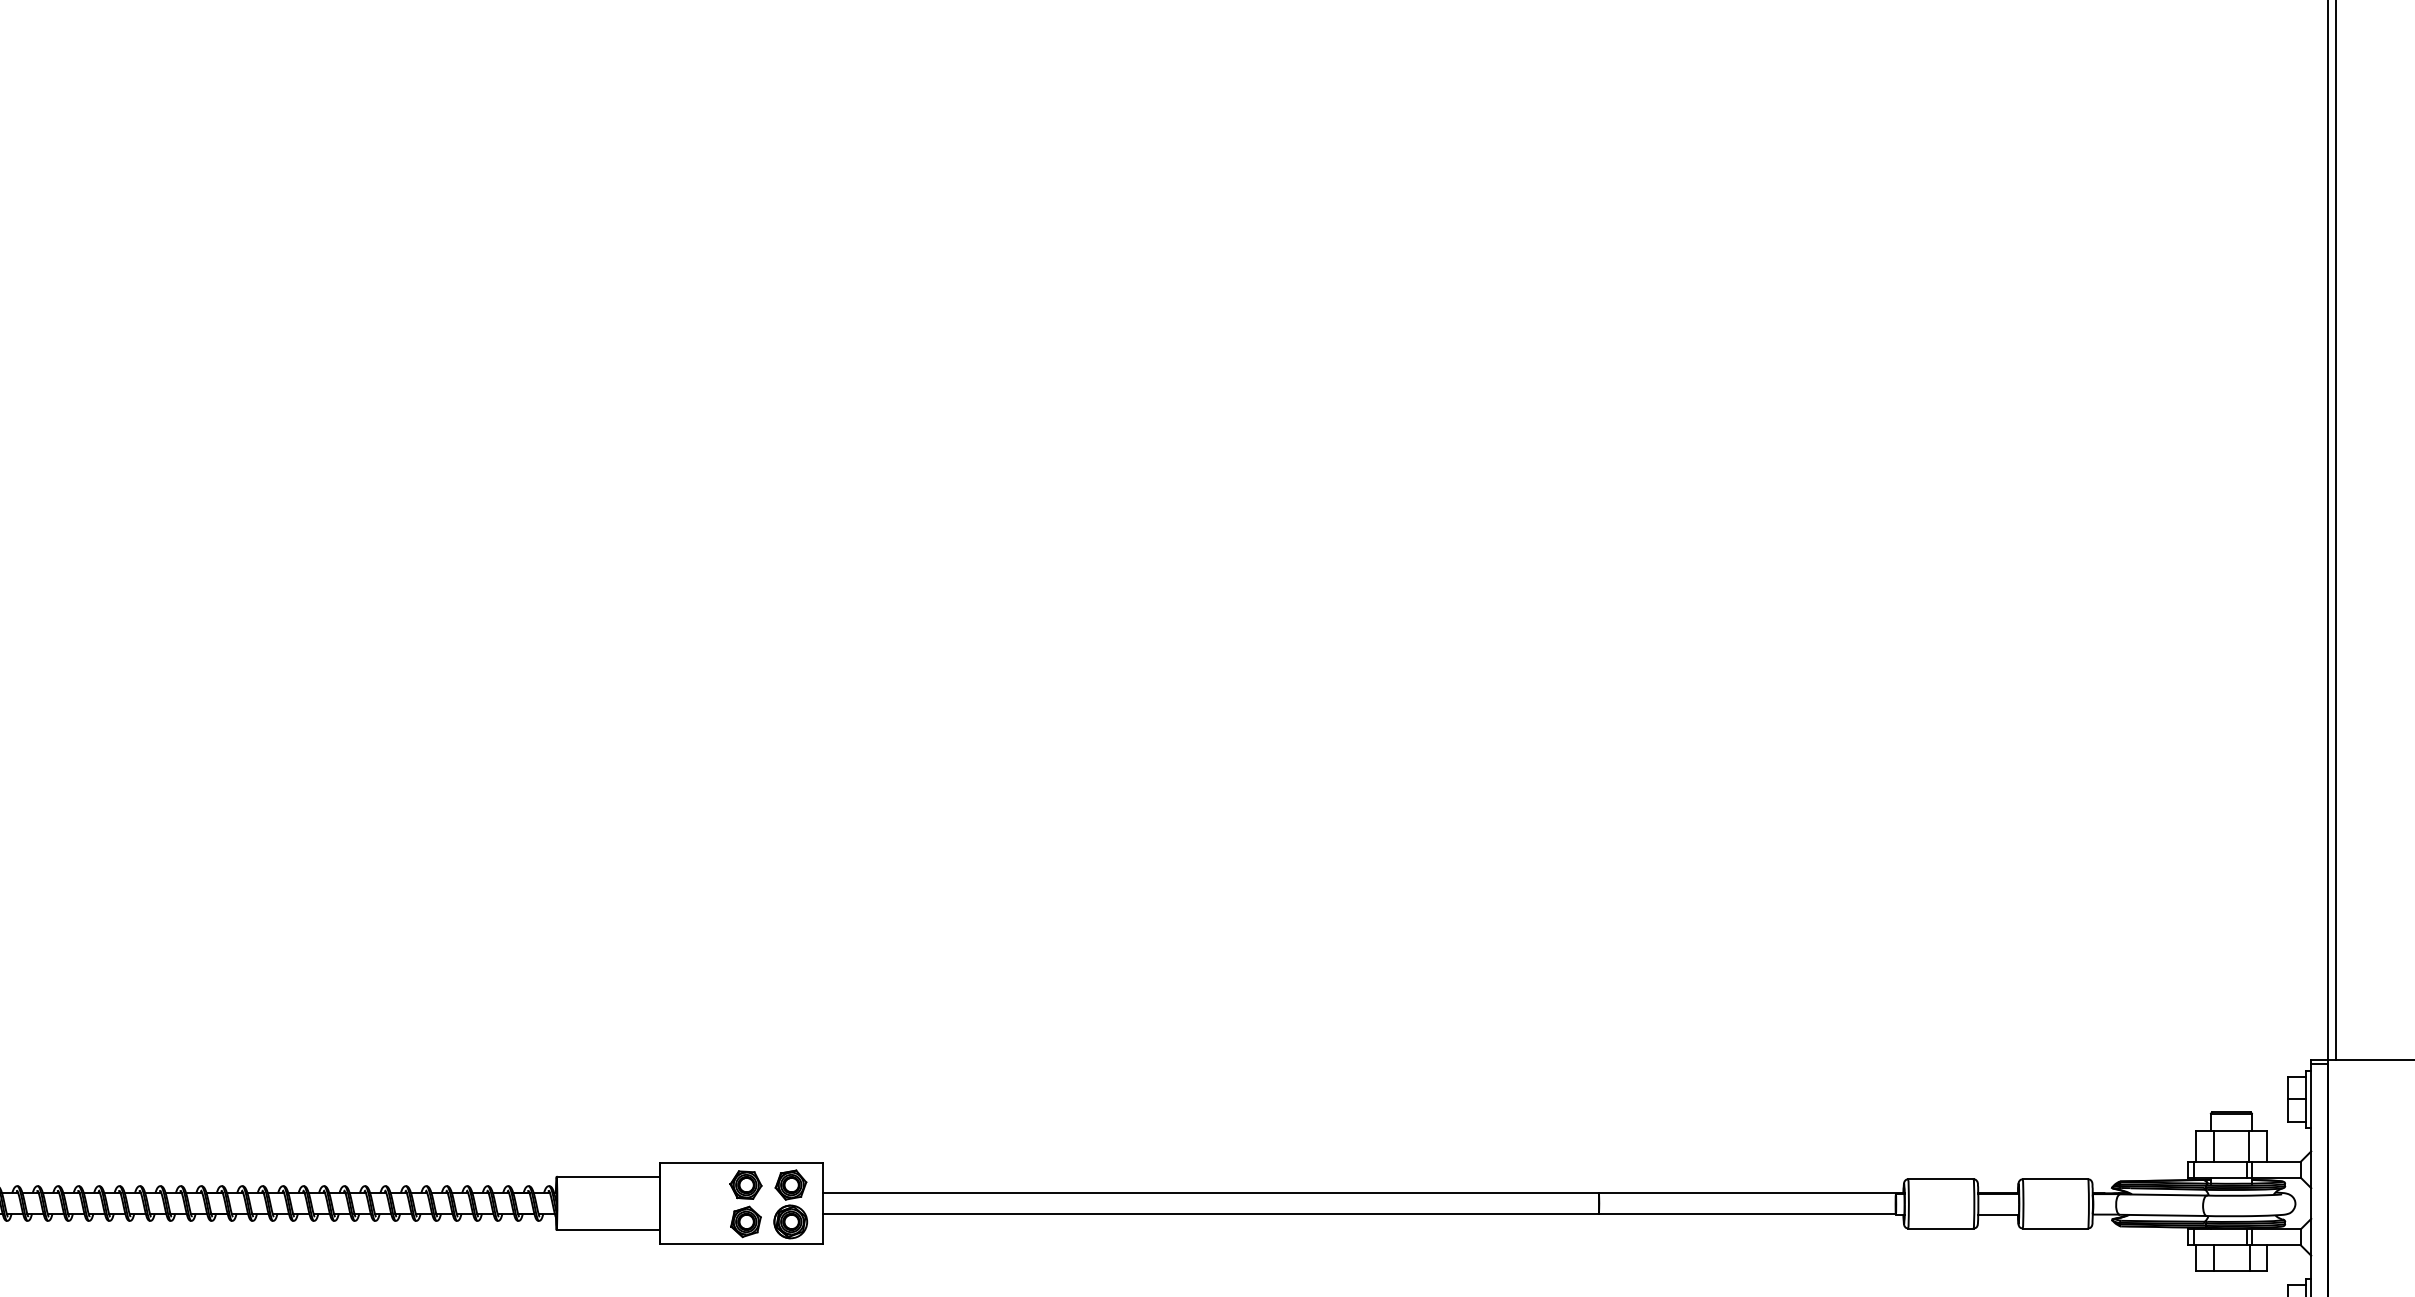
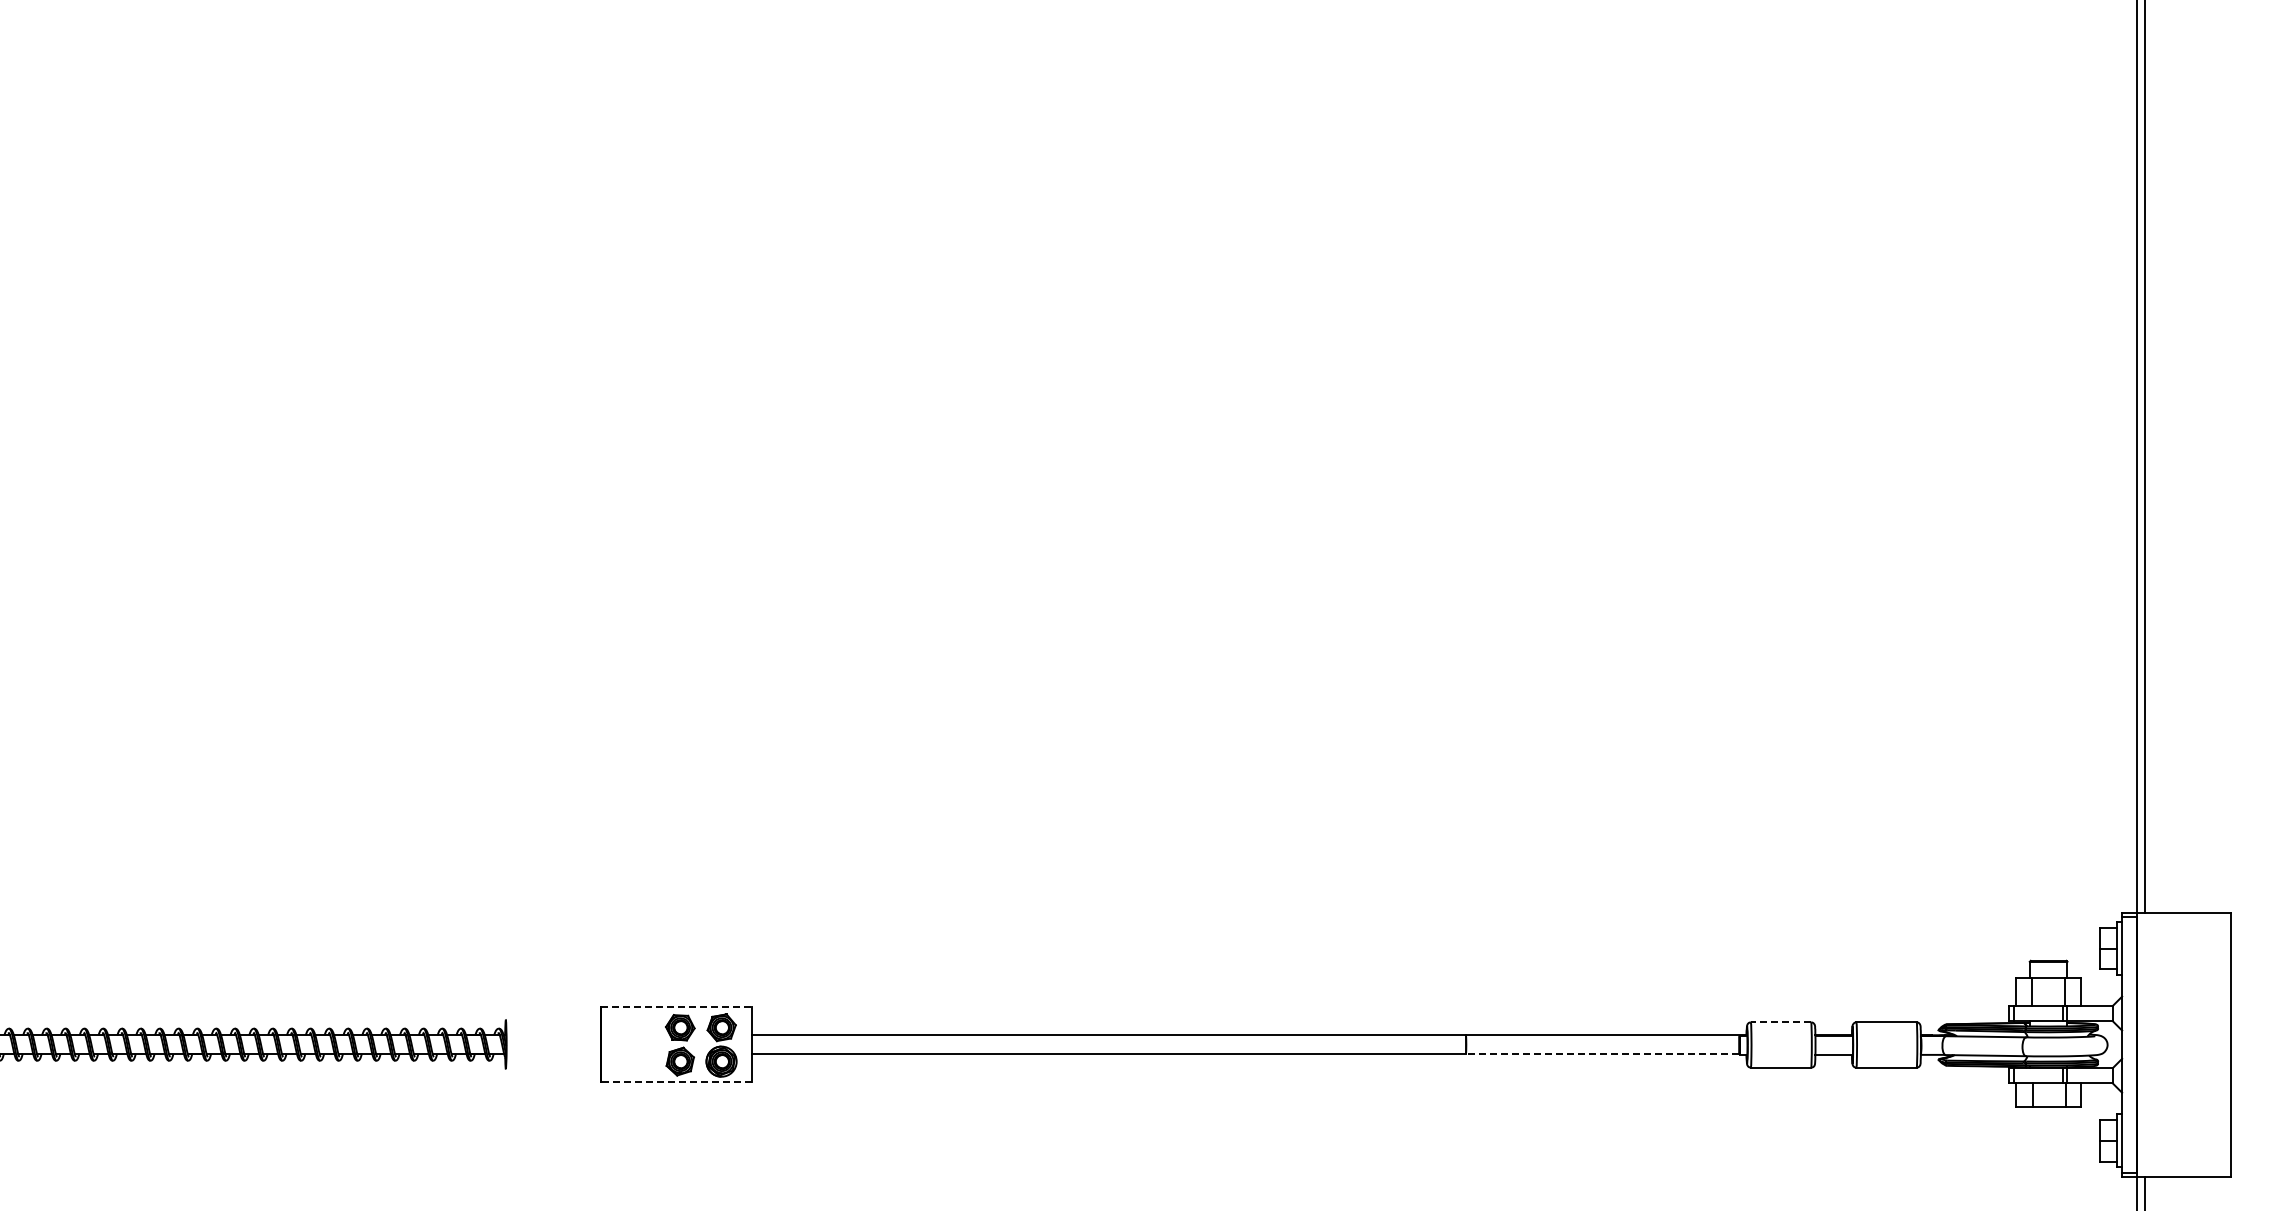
line: (741, 1163) -> (676, 1007), solid -> dashed
line: (607, 1177) -> (552, 1020), removed
line: (1940, 1179) -> (1780, 1022), solid -> dashed
line: (1747, 1214) -> (1602, 1054), solid -> dashed
line: (607, 1230) -> (552, 1069), removed
line: (740, 1244) -> (675, 1082), solid -> dashed

